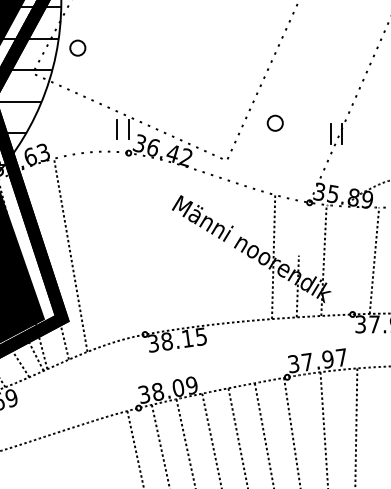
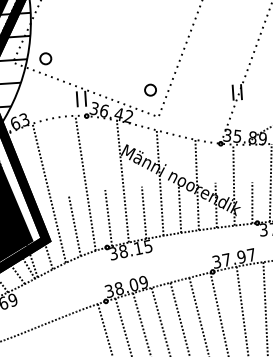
part: (77, 47) -> (45, 58), moved
part: (274, 122) -> (149, 89), moved
line: (121, 244) -> (85, 183), added
line: (172, 245) -> (122, 181), added
line: (223, 250) -> (160, 182), added
line: (347, 286) -> (252, 202), added
line: (247, 287) -> (179, 208), added
line: (198, 290) -> (144, 212), added
line: (149, 294) -> (108, 218), added
line: (102, 302) -> (74, 226), added

